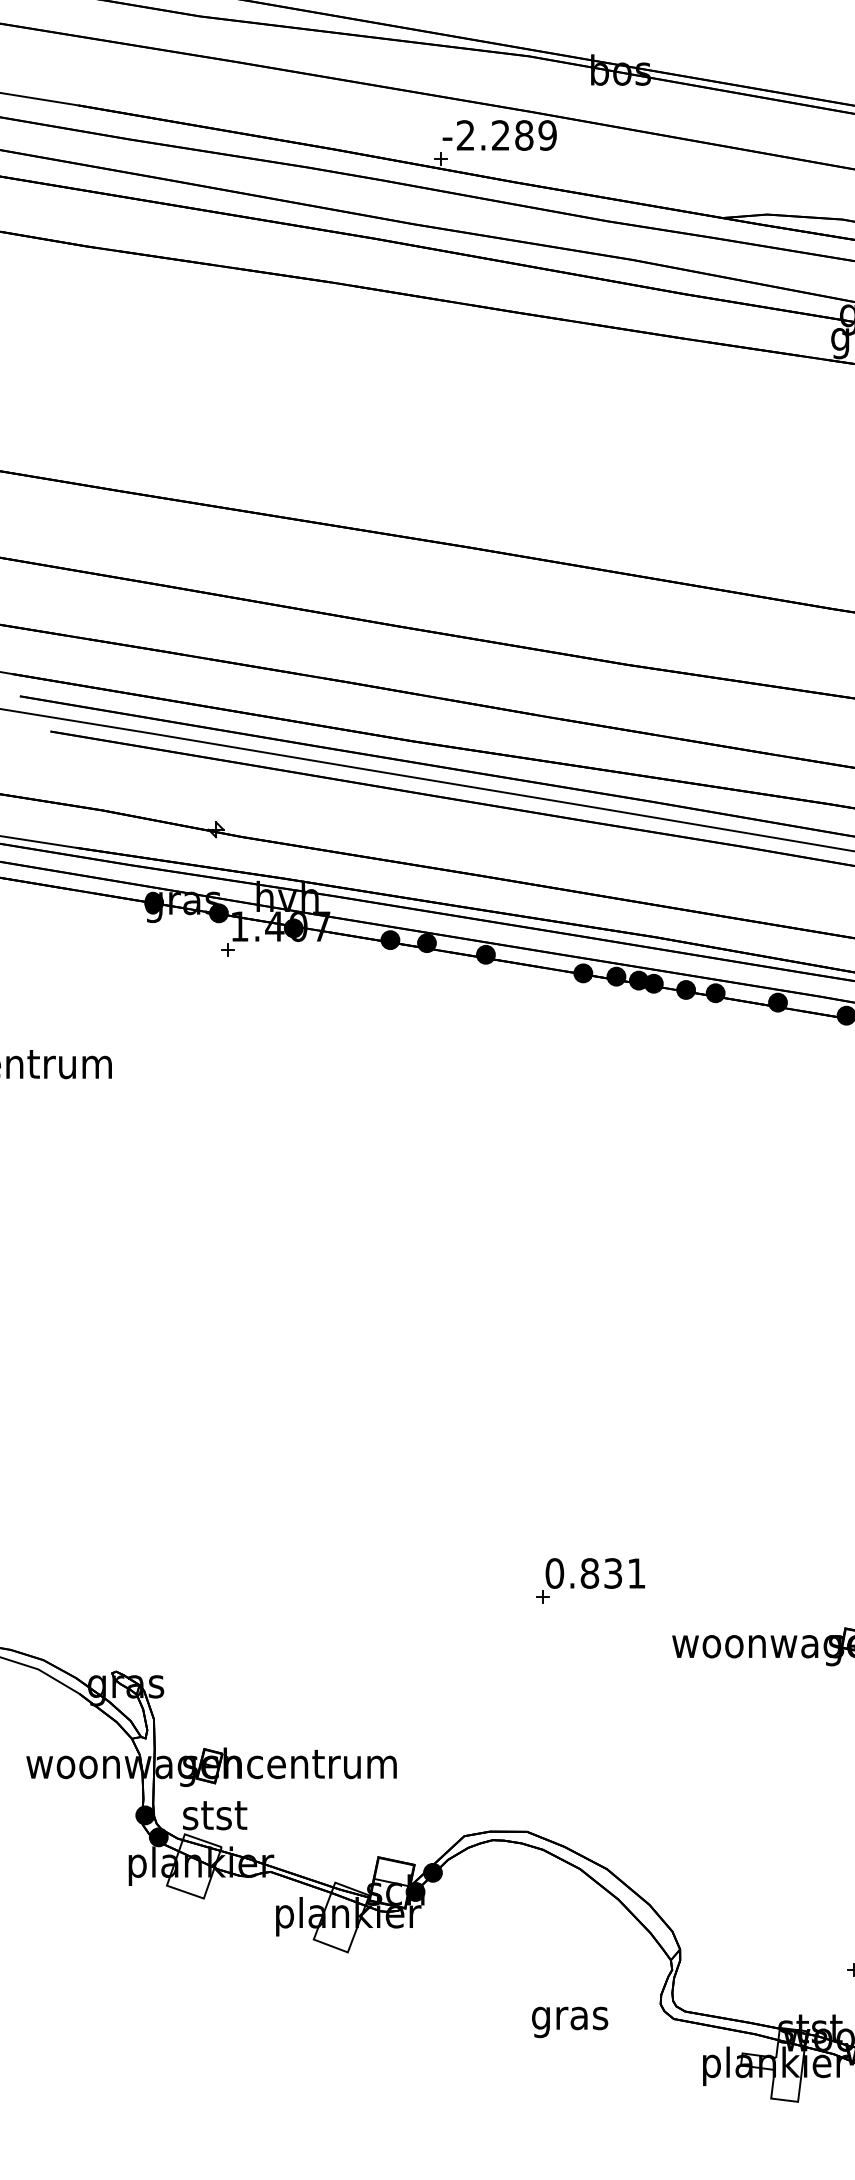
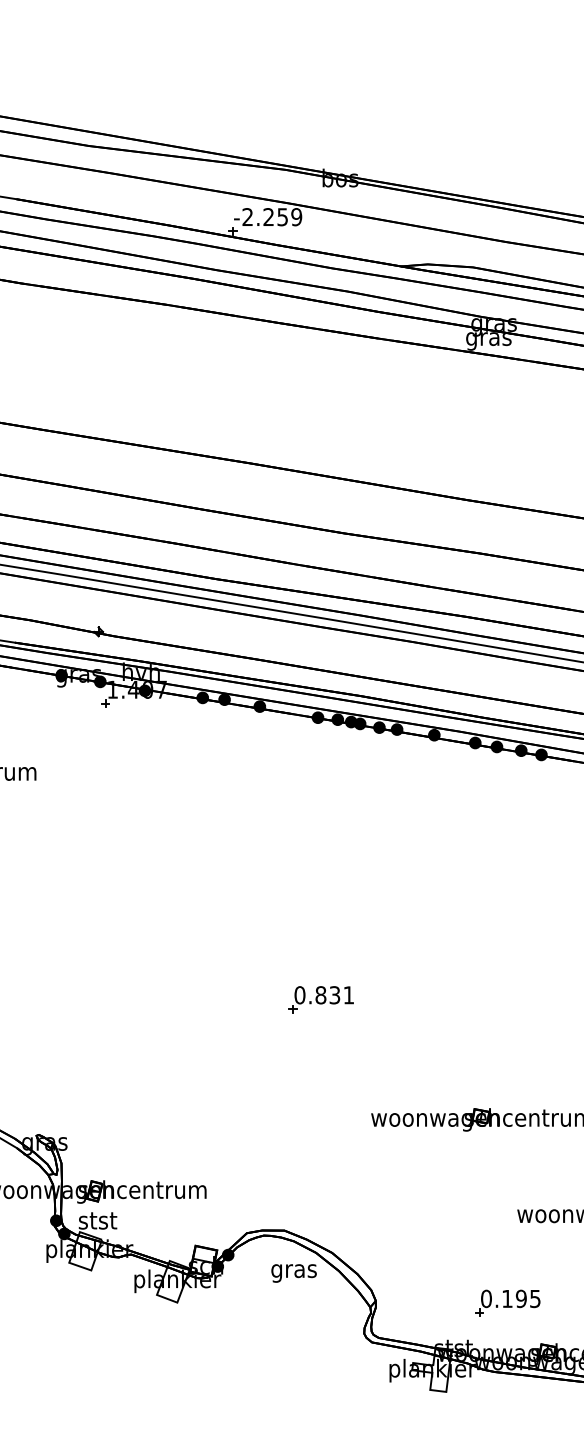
text: (523, 136) -> (282, 217), -2.289 -> -2.259
part: (589, 1580) -> (320, 999), moved
text: (569, 2022) -> (293, 1273), moved

